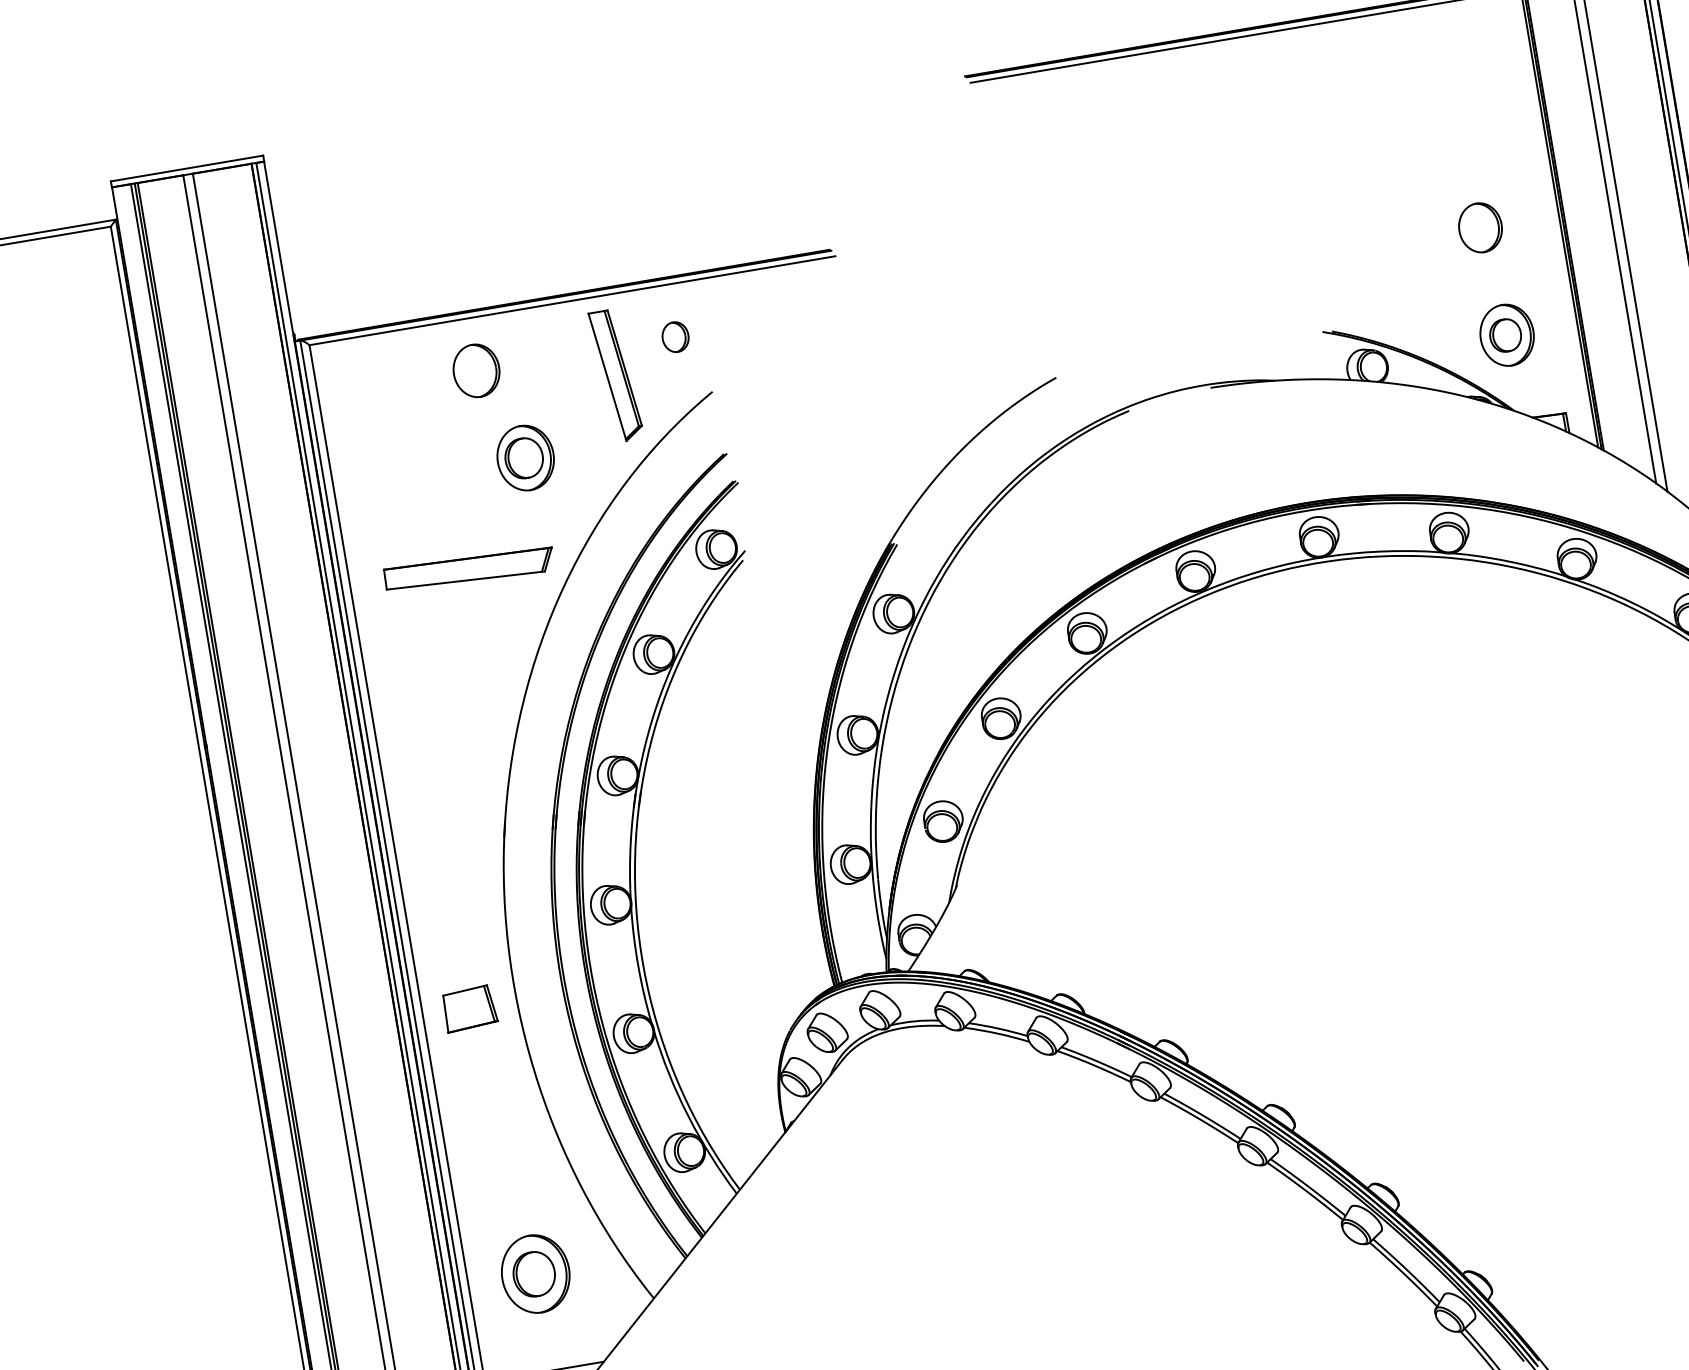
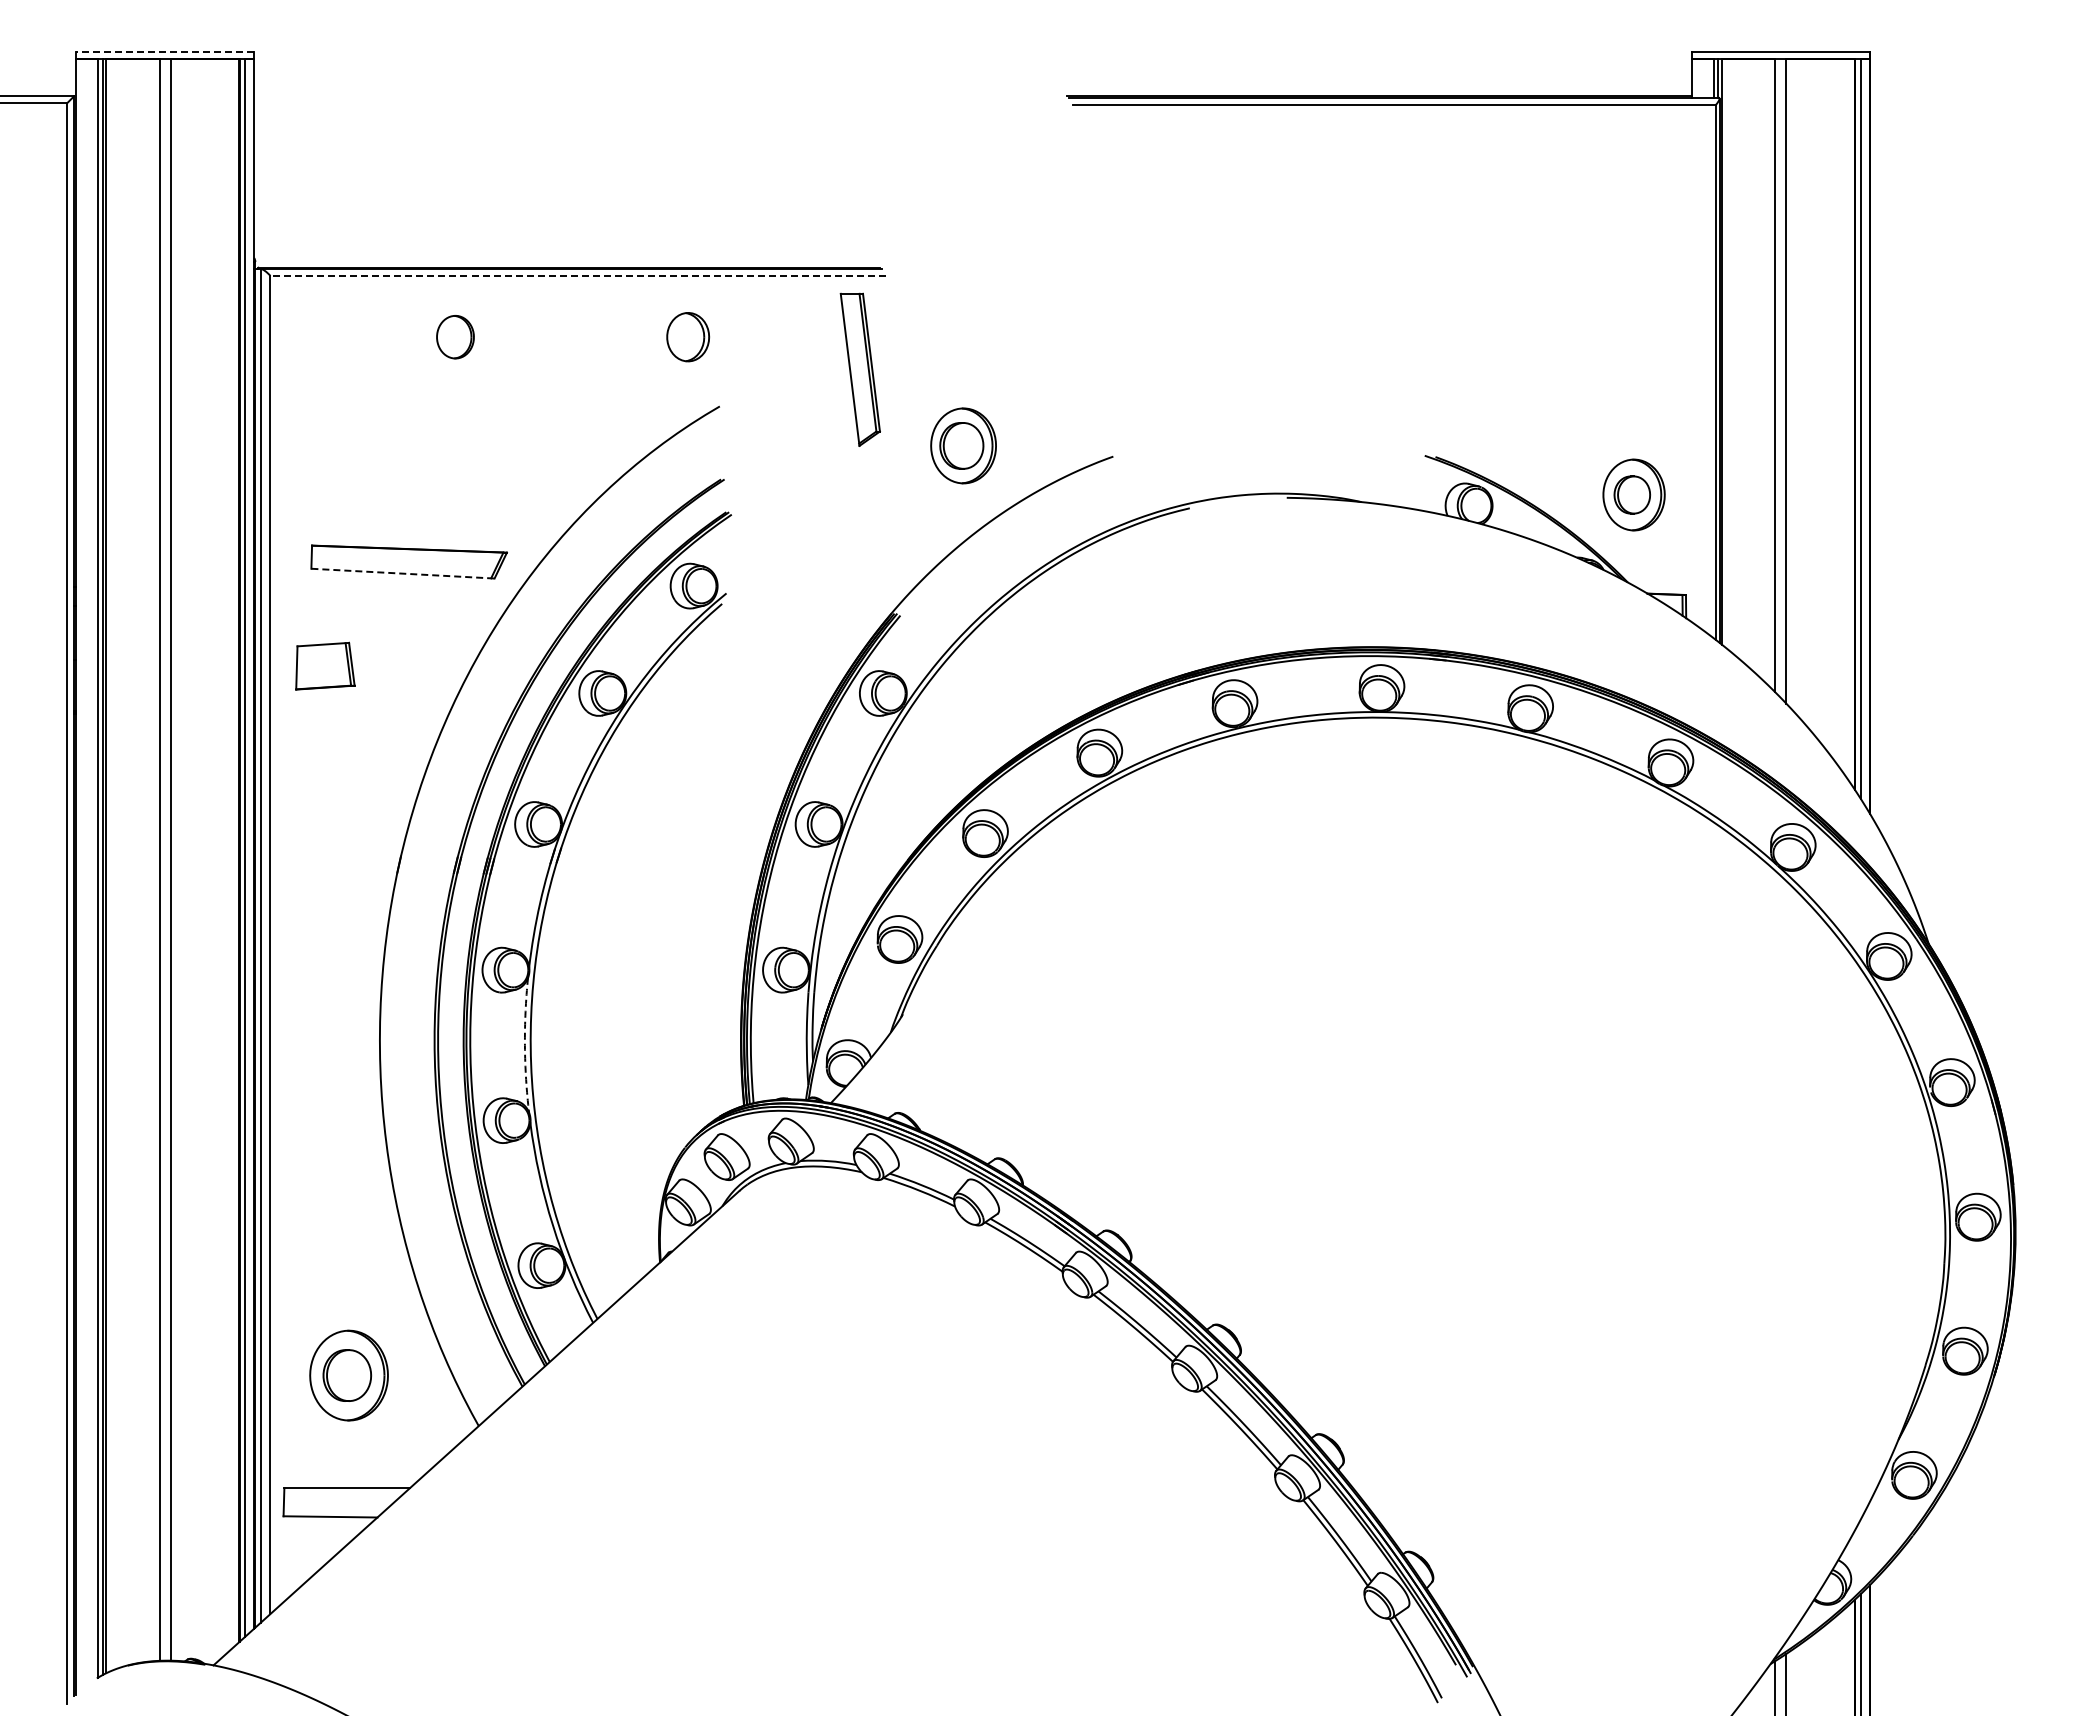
line: (186, 168) -> (164, 51), solid -> dashed
part: (1480, 227) -> (1624, 367), removed
line: (571, 300) -> (577, 275), solid -> dashed
part: (675, 337) -> (688, 337), size x1.4
part: (476, 370) -> (455, 336), size x0.7
part: (615, 375) -> (859, 369), moved
part: (525, 457) -> (963, 445), moved
line: (465, 580) -> (402, 573), solid -> dashed
arc: (637, 966) -> (524, 1045), solid -> dashed
part: (470, 1008) -> (325, 665), moved

